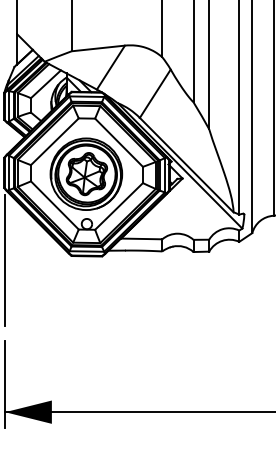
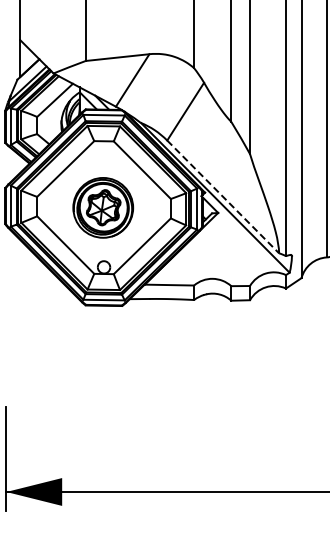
line: (186, 165) -> (223, 197), solid -> dashed
part: (85, 173) -> (102, 207), size x0.7
line: (5, 260) -> (6, 310), removed

